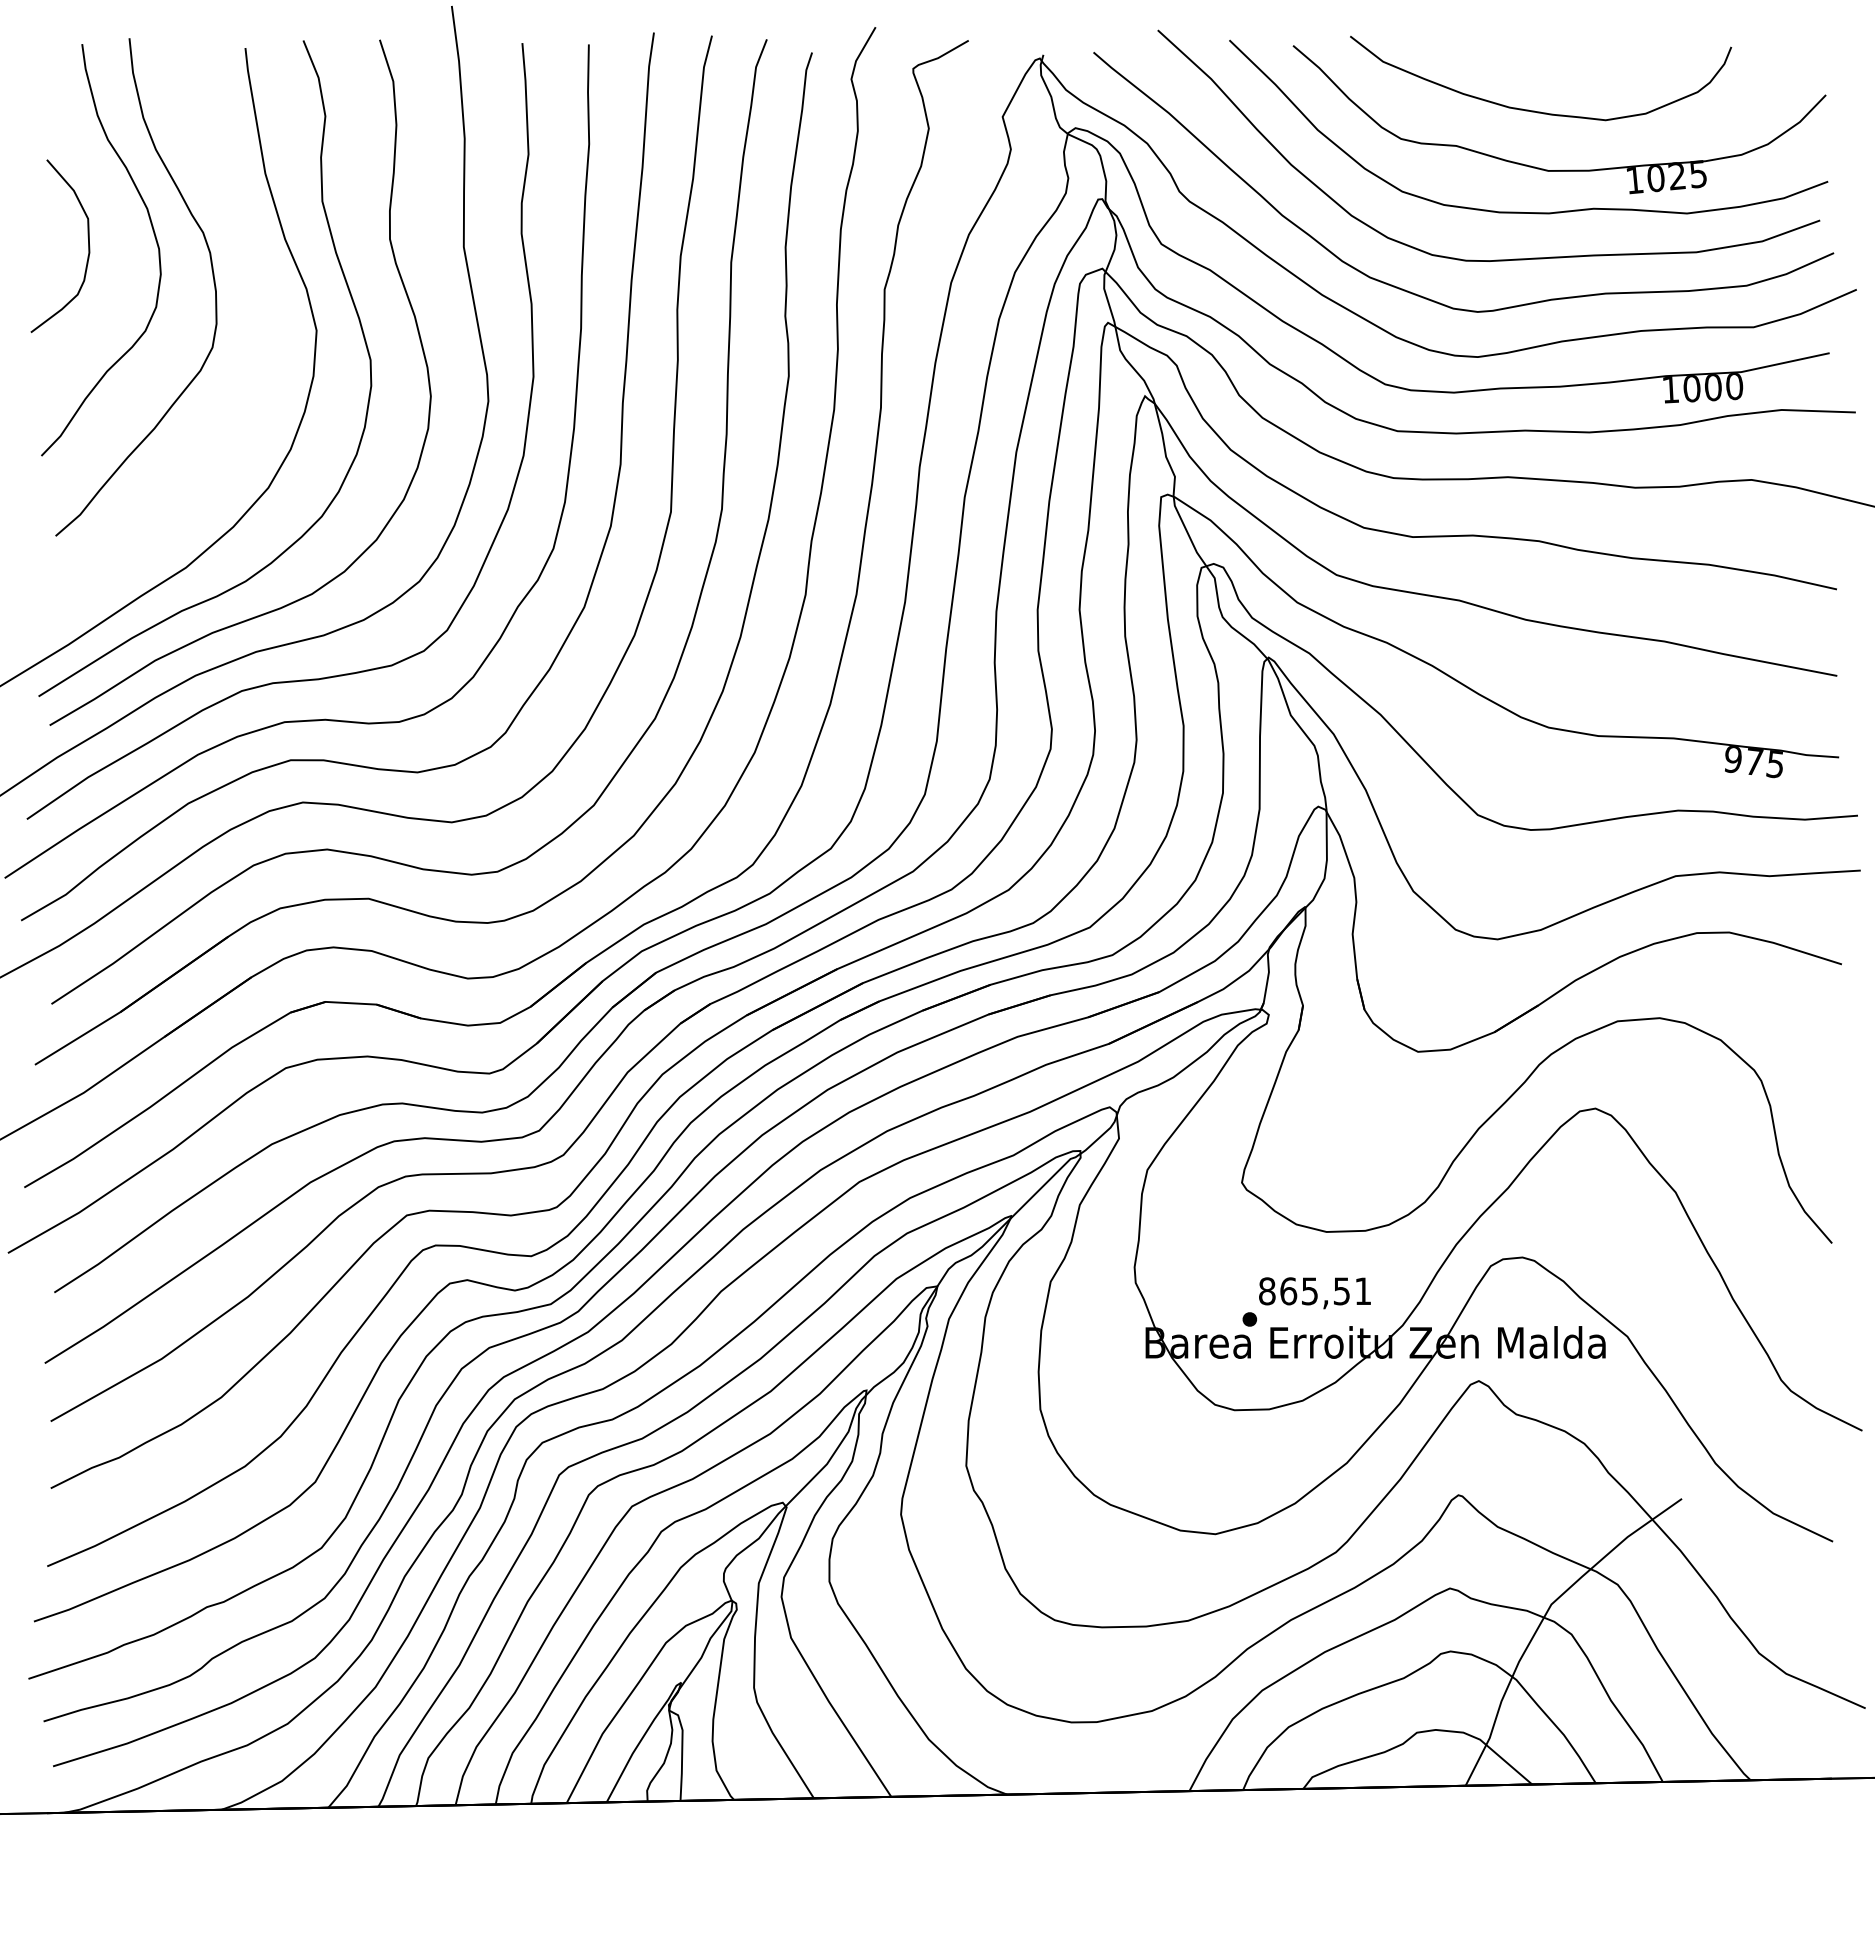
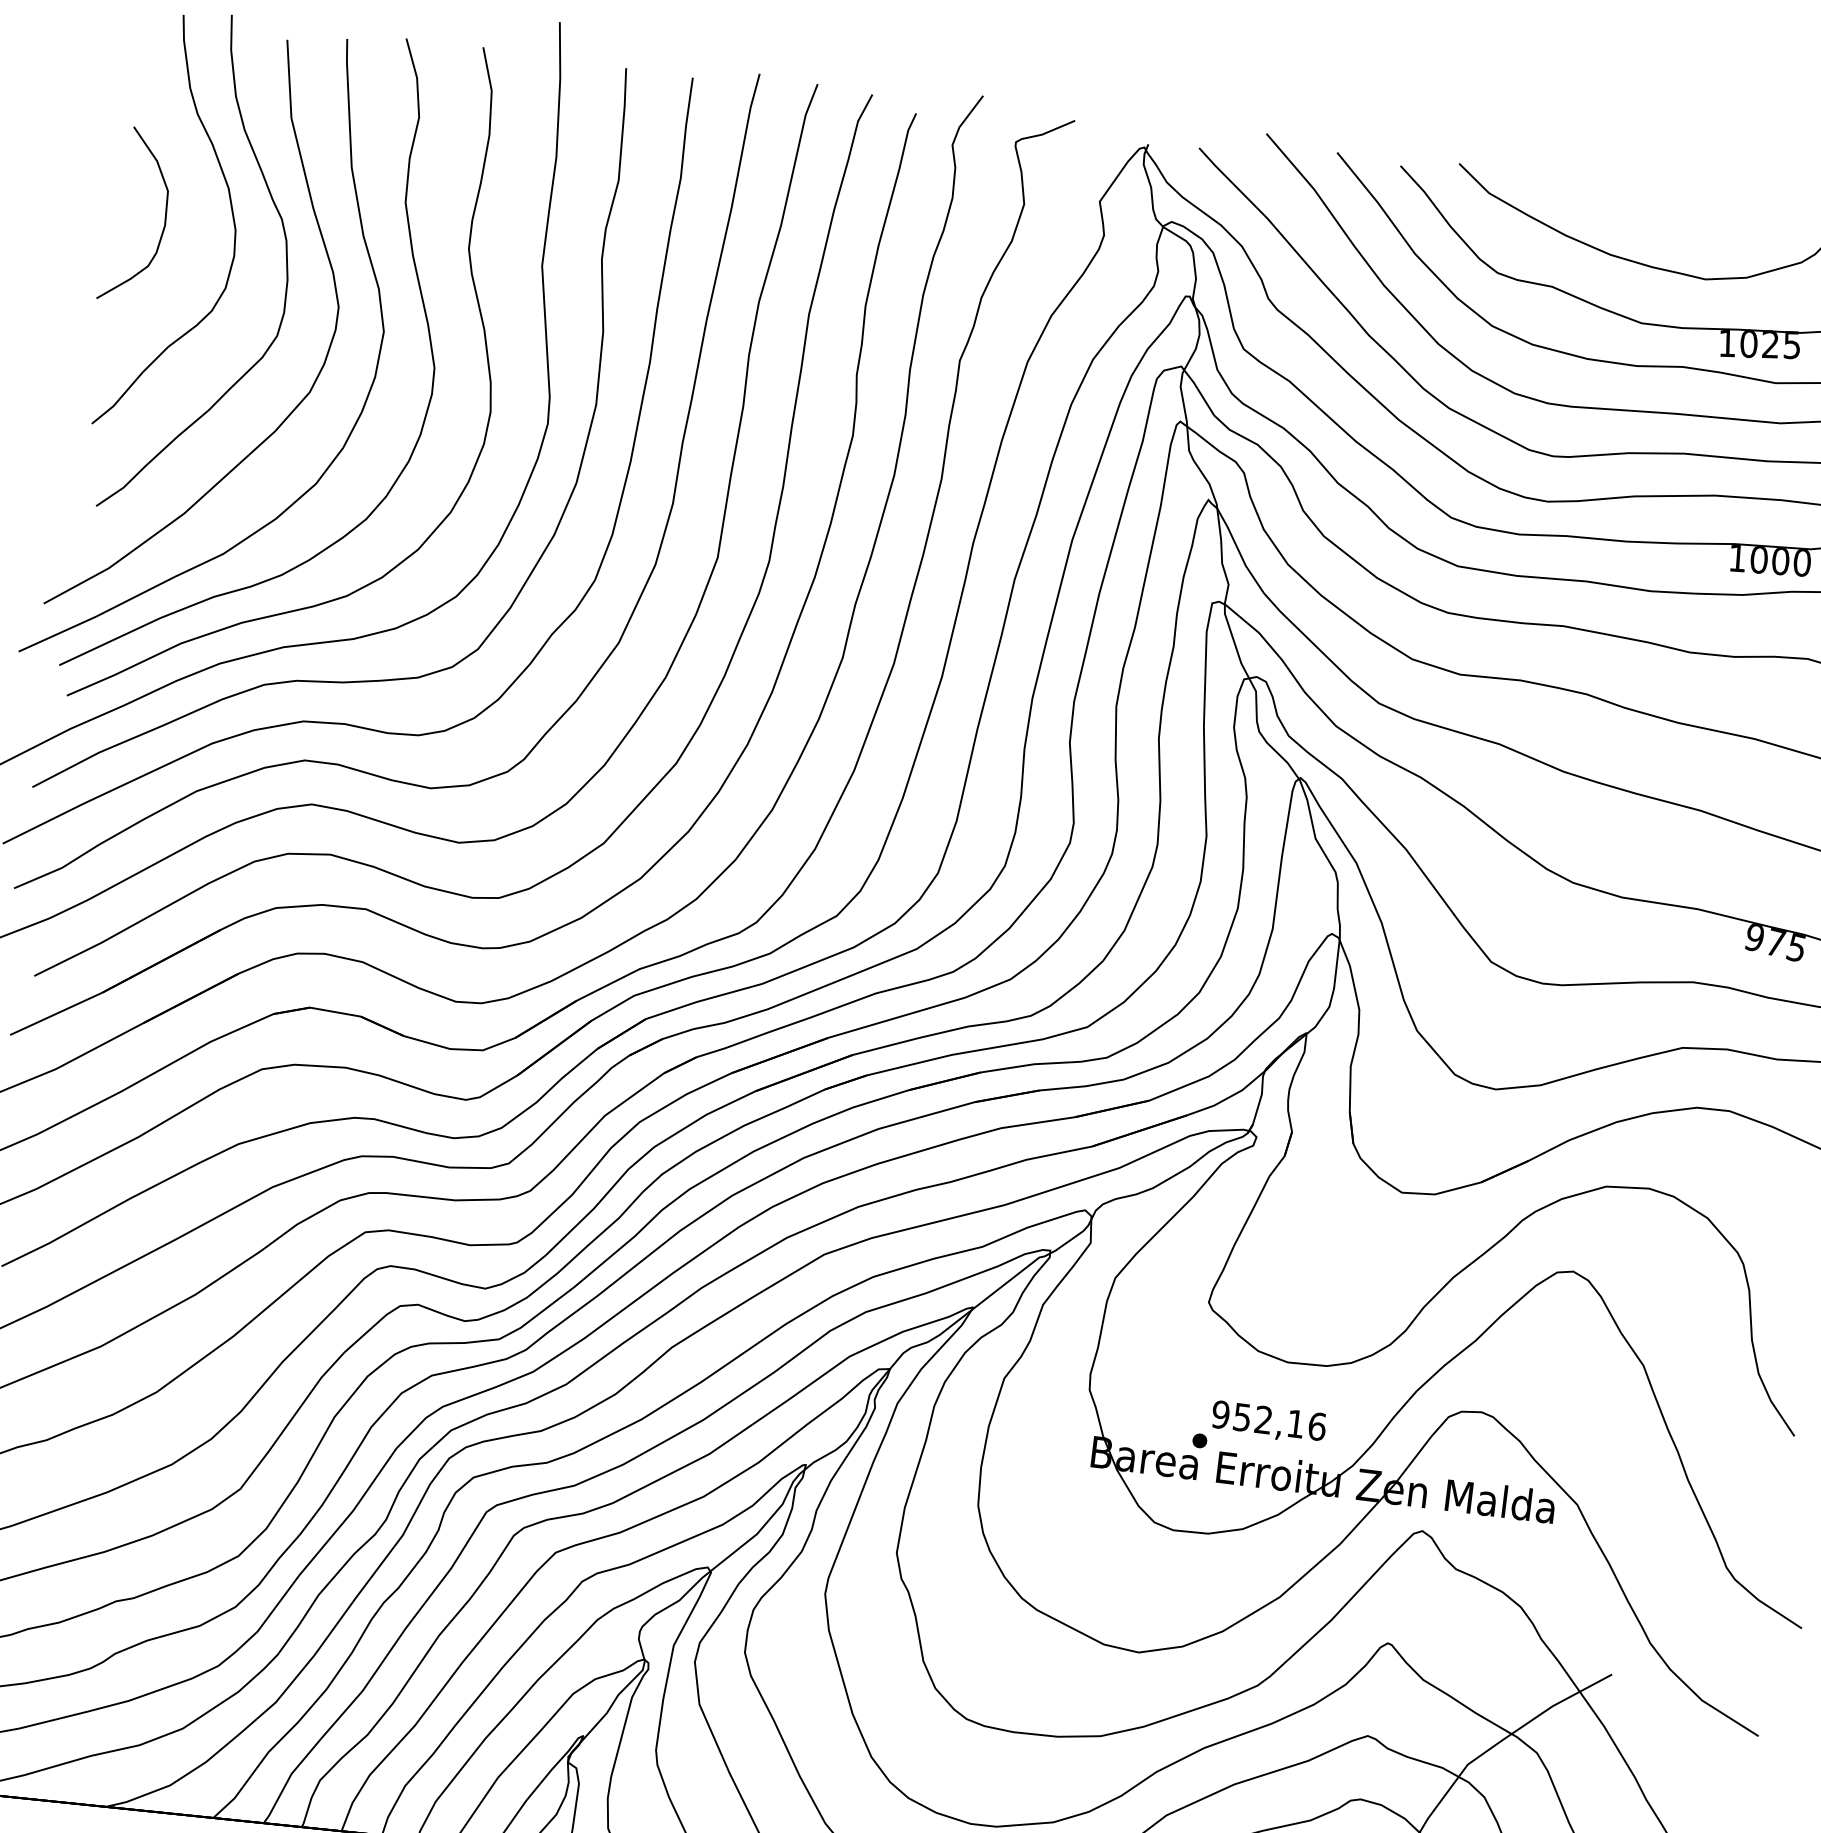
part: (240, 412) -> (297, 404), added
text: (1314, 1291) -> (1268, 1420), 865,51 -> 952,16

